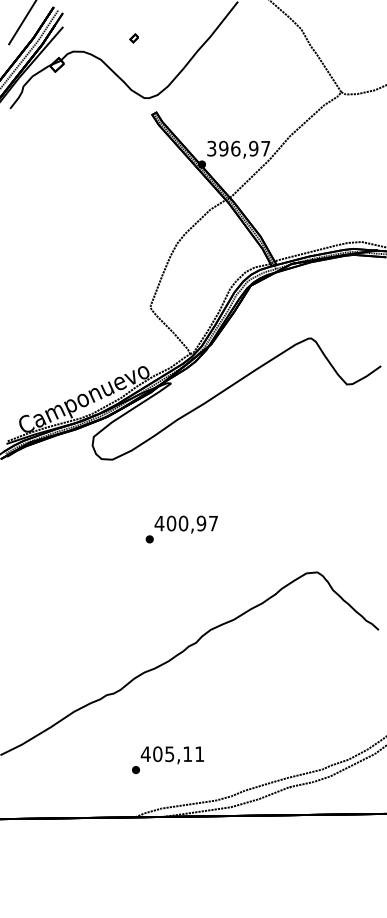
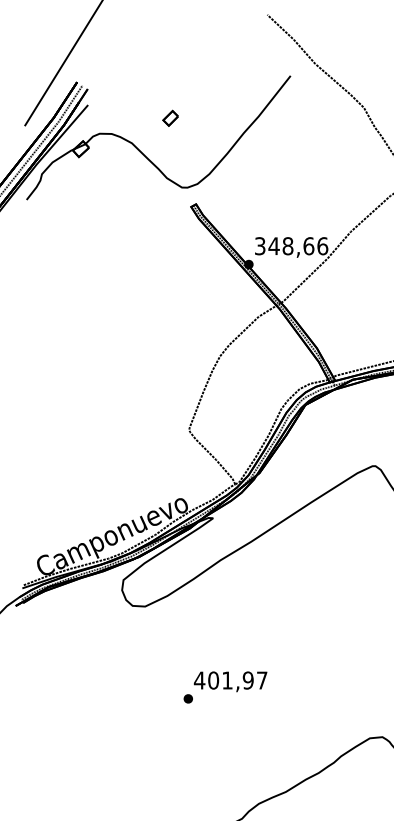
part: (133, 38) -> (169, 118), size x1.6
text: (244, 148) -> (298, 245), 396,97 -> 348,66
text: (183, 523) -> (227, 680), 400,97 -> 401,97

